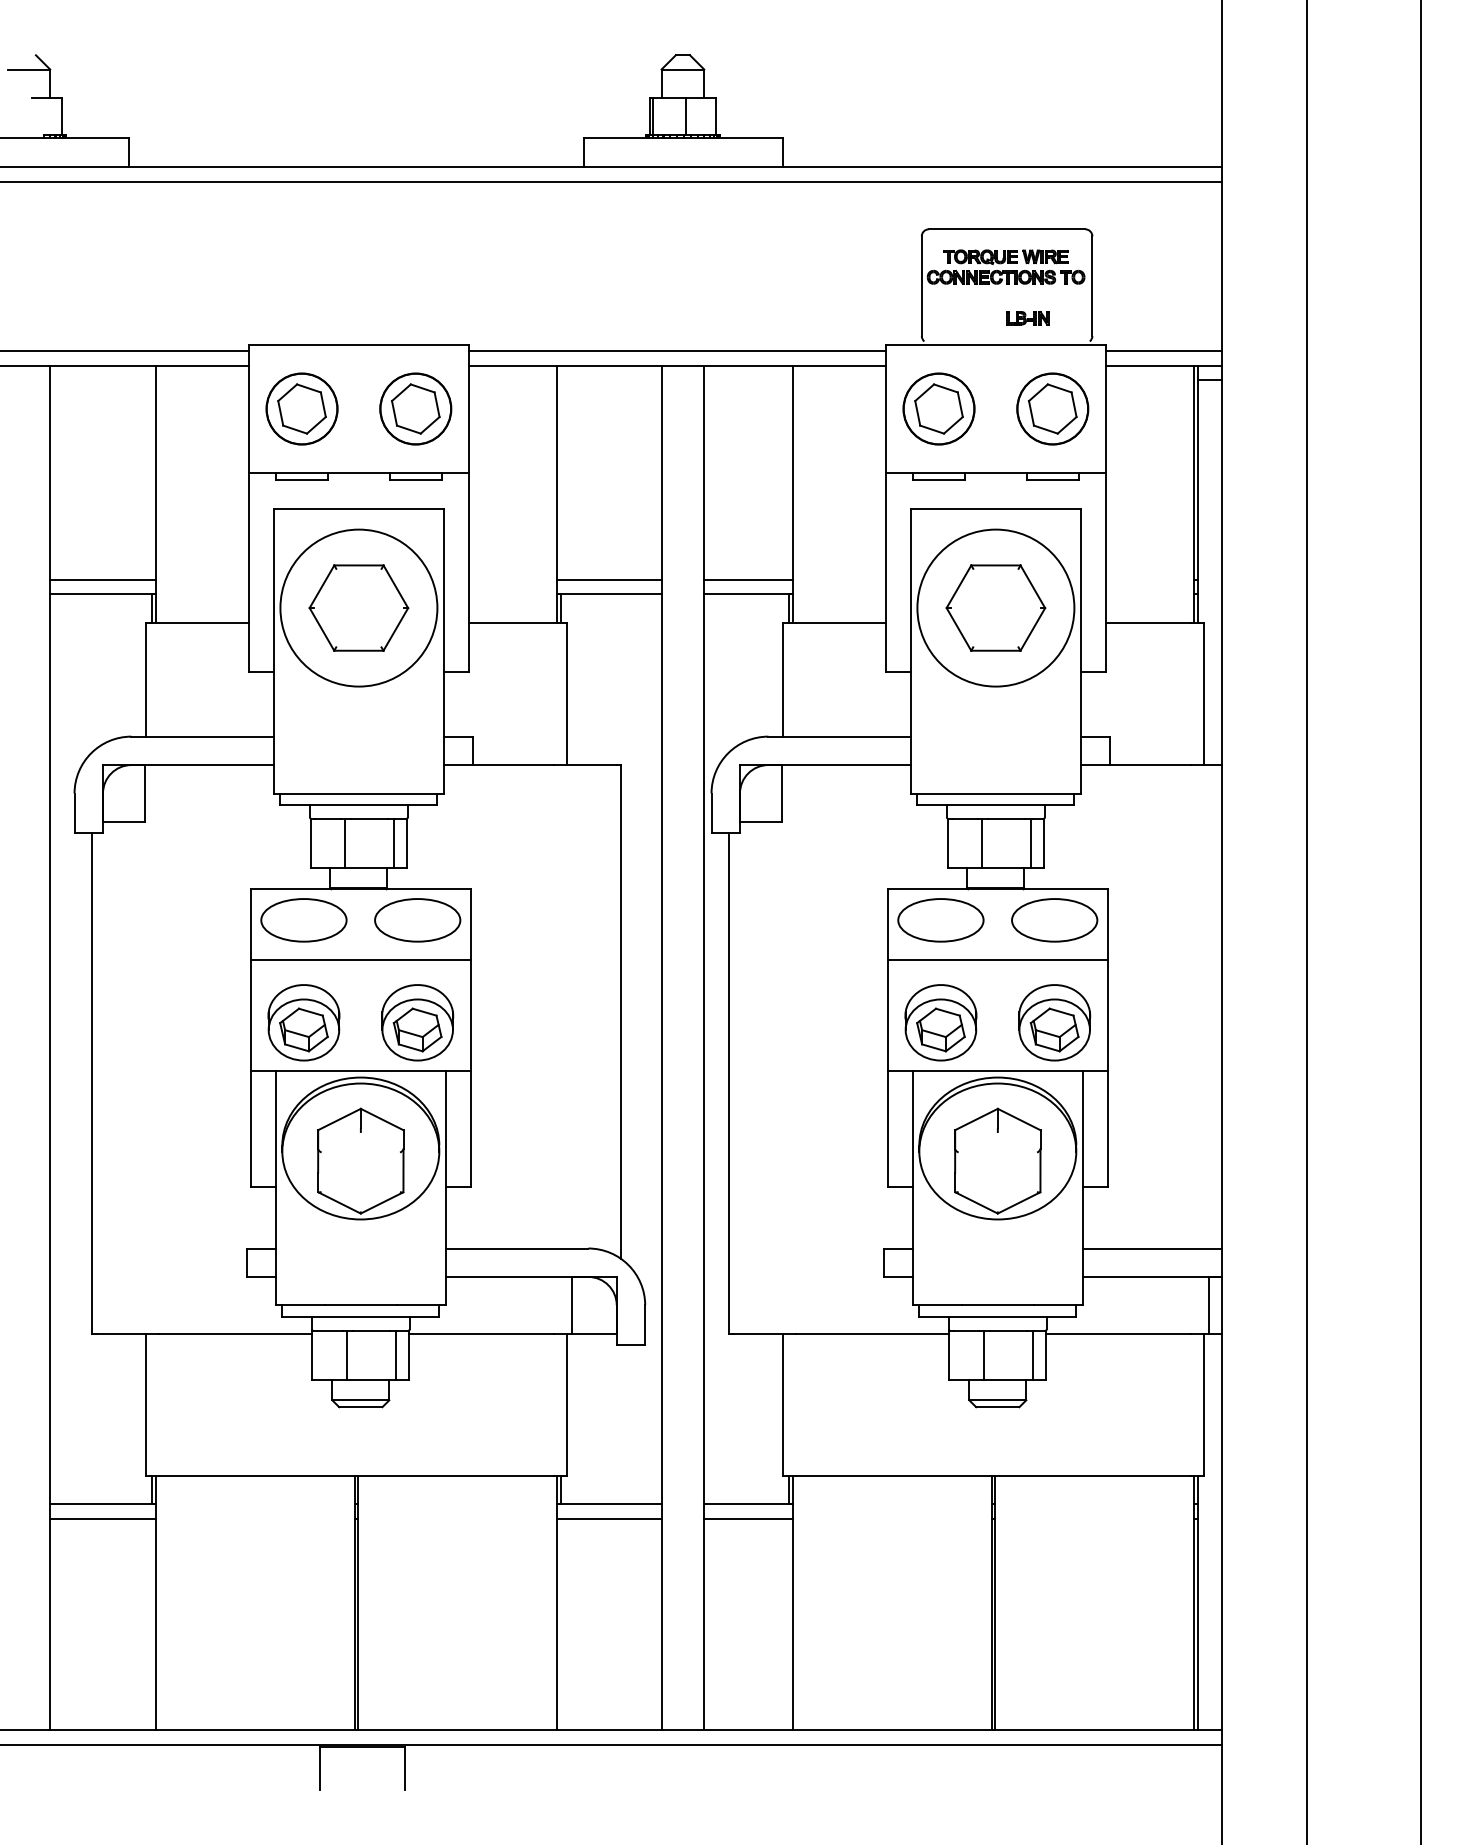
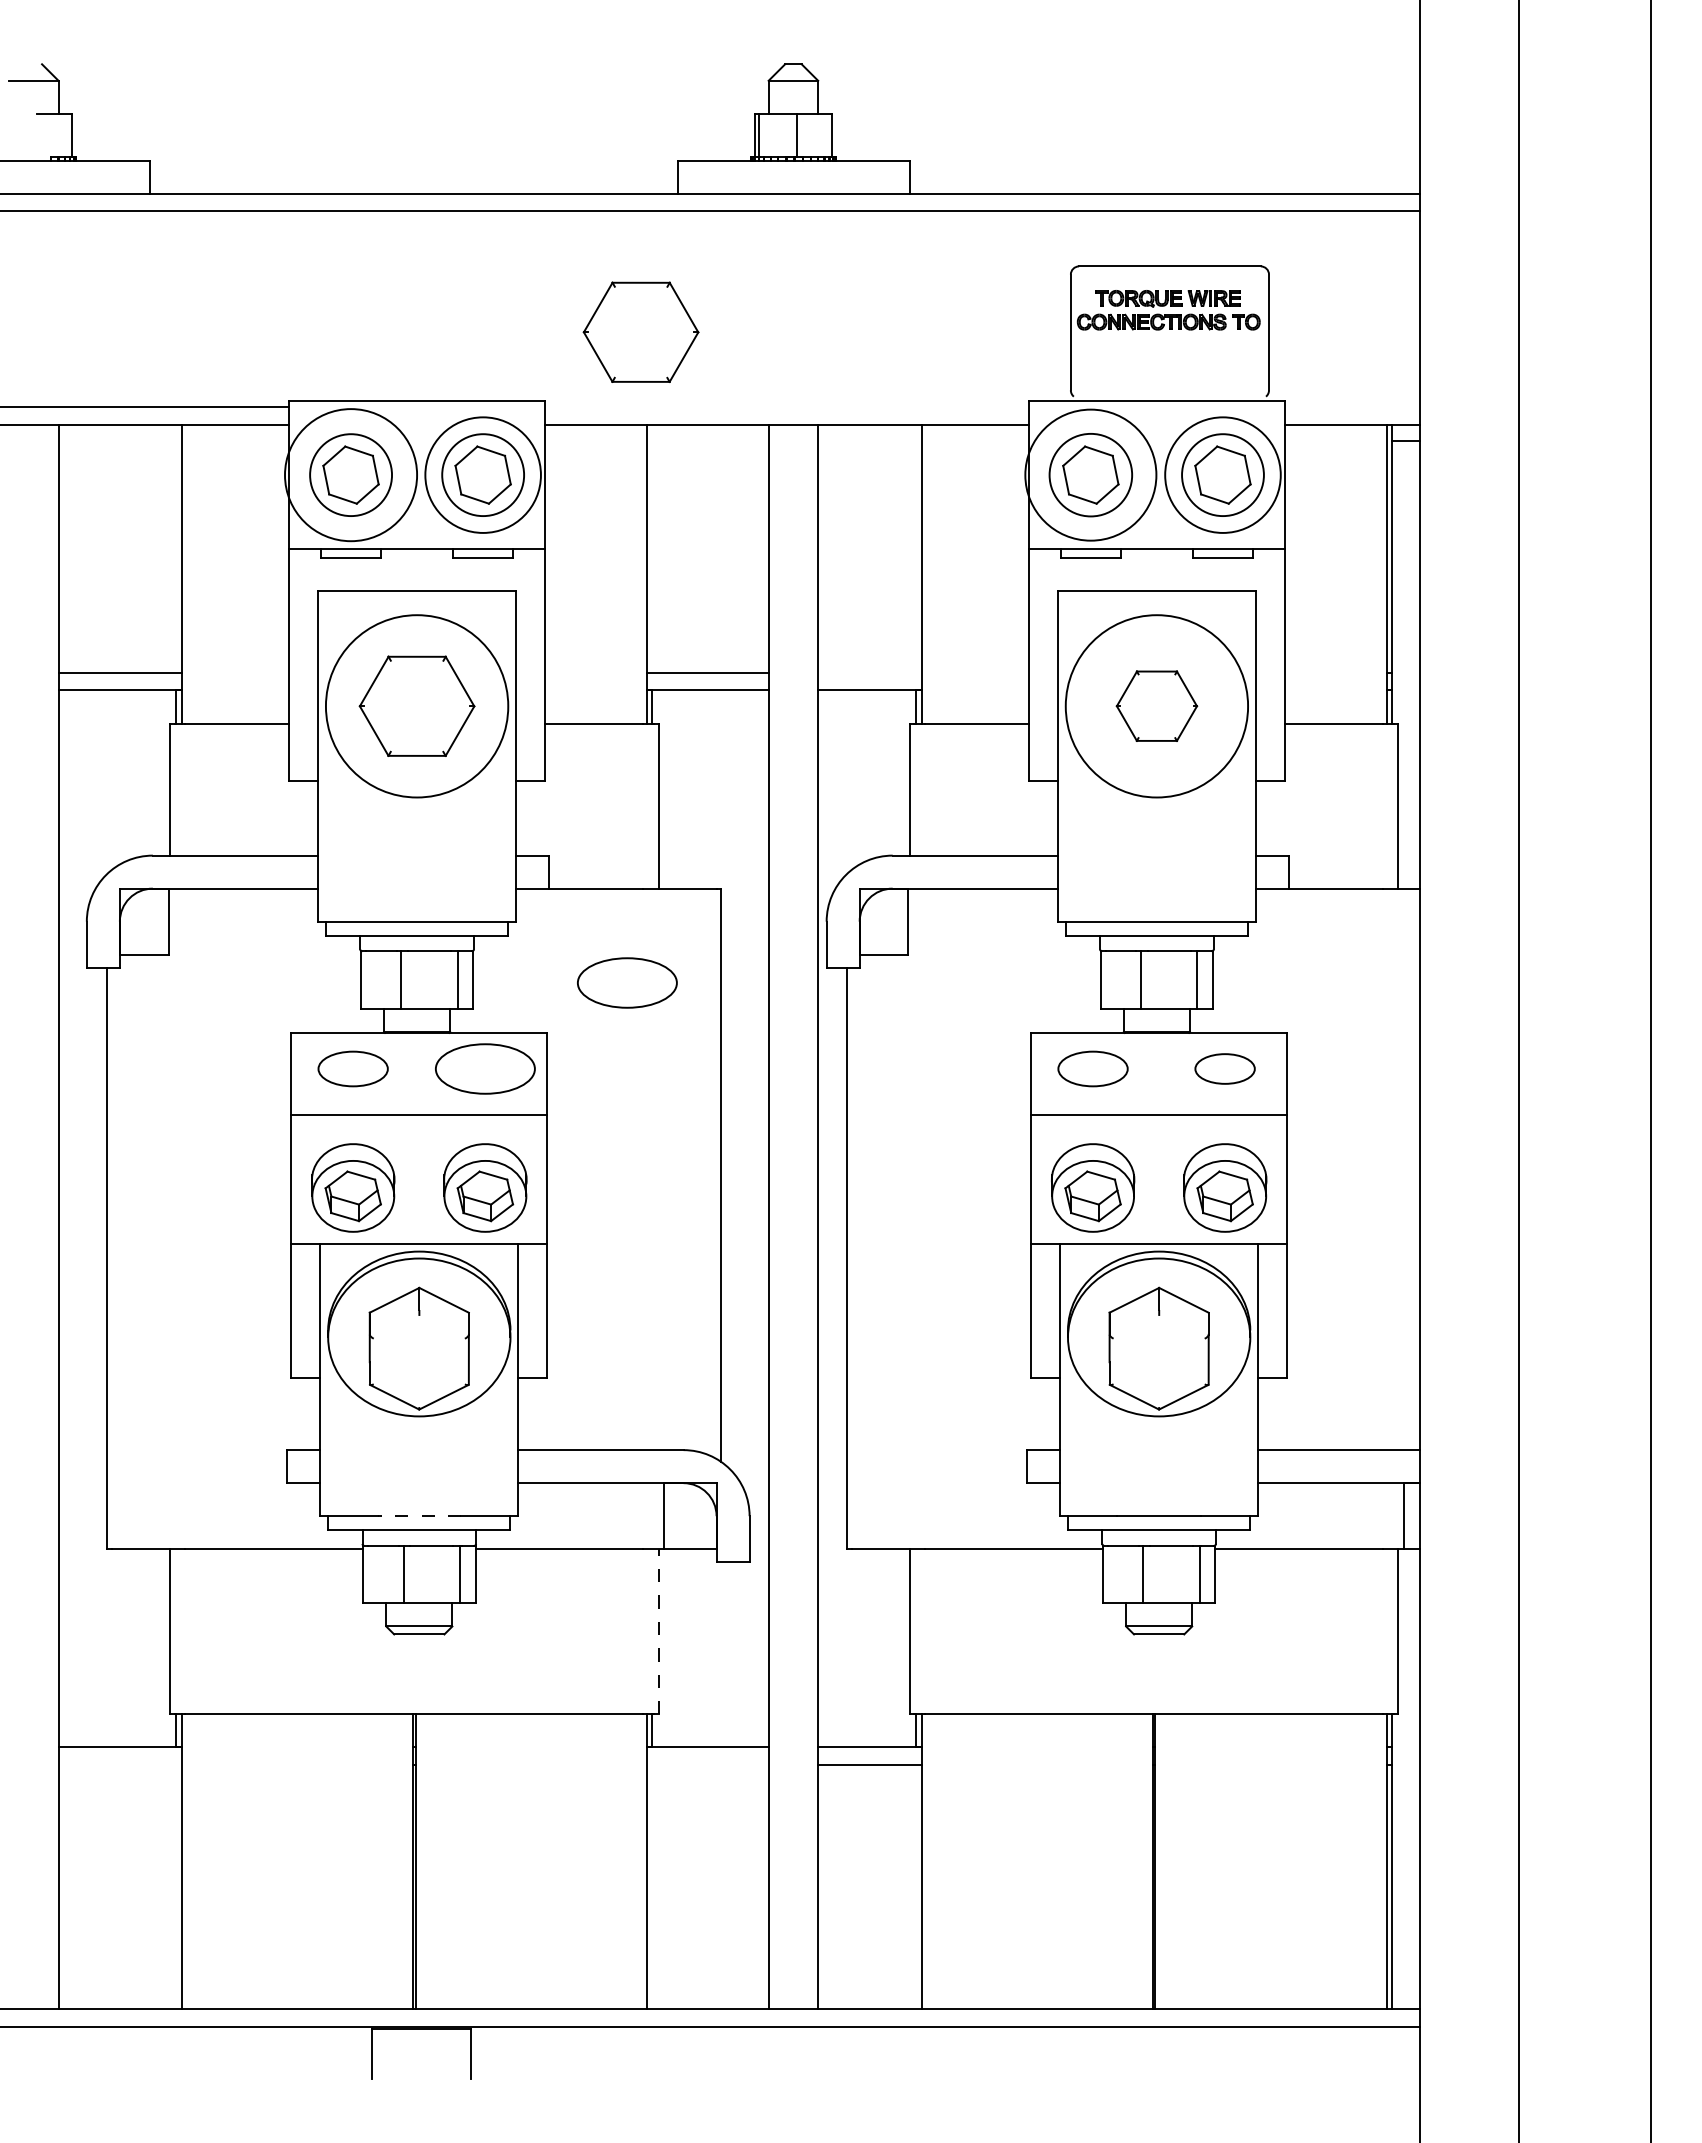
part: (551, 285) -> (640, 331), added
part: (1027, 318) -> (1193, 369), removed
line: (676, 350) -> (786, 407), removed
line: (1163, 350) -> (1351, 407), removed
circle: (301, 408) -> (350, 474), size x1.6
circle: (415, 408) -> (482, 474), size x1.4
circle: (1052, 408) -> (1222, 474), size x1.4
circle: (938, 409) -> (1090, 475), size x1.6
line: (748, 579) -> (869, 673), removed
part: (995, 607) -> (1156, 705), size x0.7
part: (540, 845) -> (627, 982), added
part: (303, 919) -> (352, 1068), size x0.7
part: (940, 919) -> (1092, 1068), size x0.7
part: (1054, 919) -> (1224, 1068), size x0.6
line: (360, 1305) -> (419, 1516), solid -> dashed
line: (566, 1404) -> (658, 1631), solid -> dashed
line: (102, 1519) -> (119, 1764), removed
line: (608, 1519) -> (707, 1764), removed

